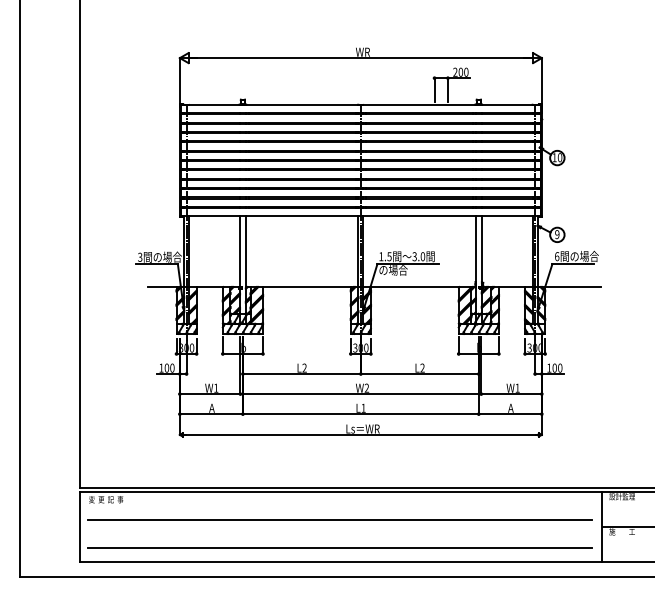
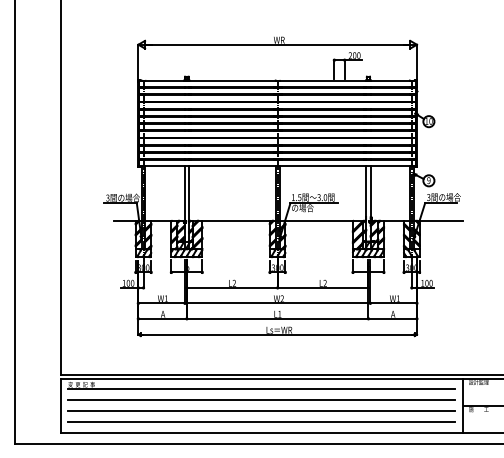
text: (557, 256) -> (429, 197), 6 -> 3
line: (339, 505) -> (261, 389), added
line: (339, 533) -> (261, 410), added

